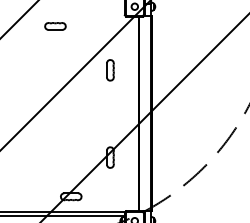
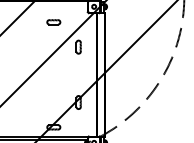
part: (54, 26) -> (53, 22), moved

